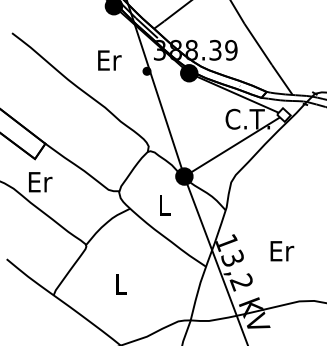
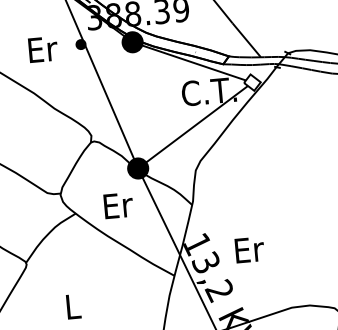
text: (109, 60) -> (42, 49), moved
text: (165, 205) -> (118, 205), L -> Er
text: (282, 251) -> (250, 250), moved

